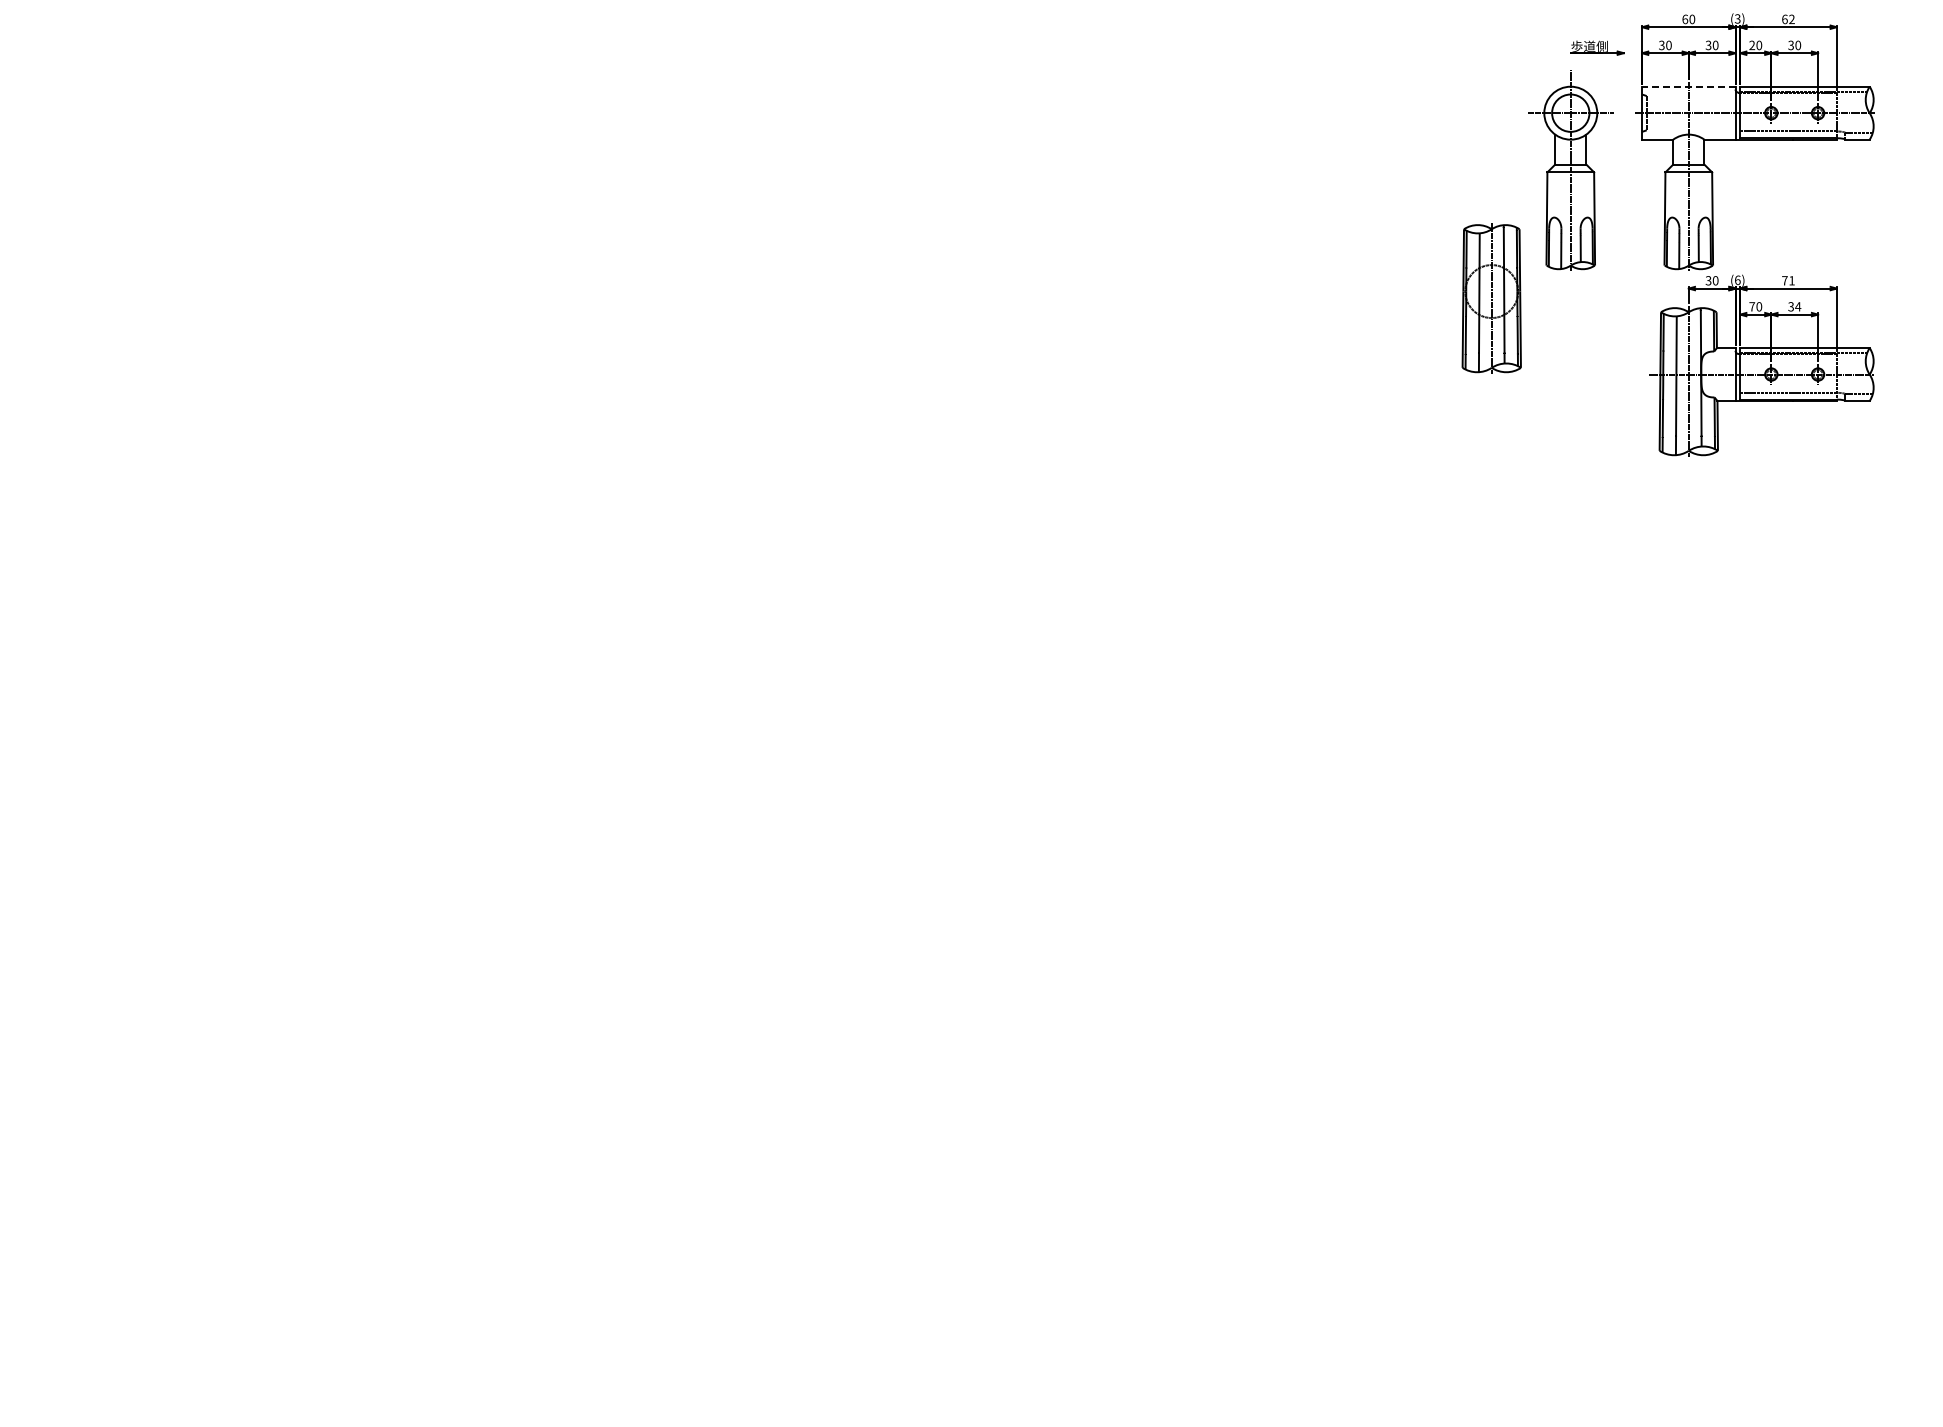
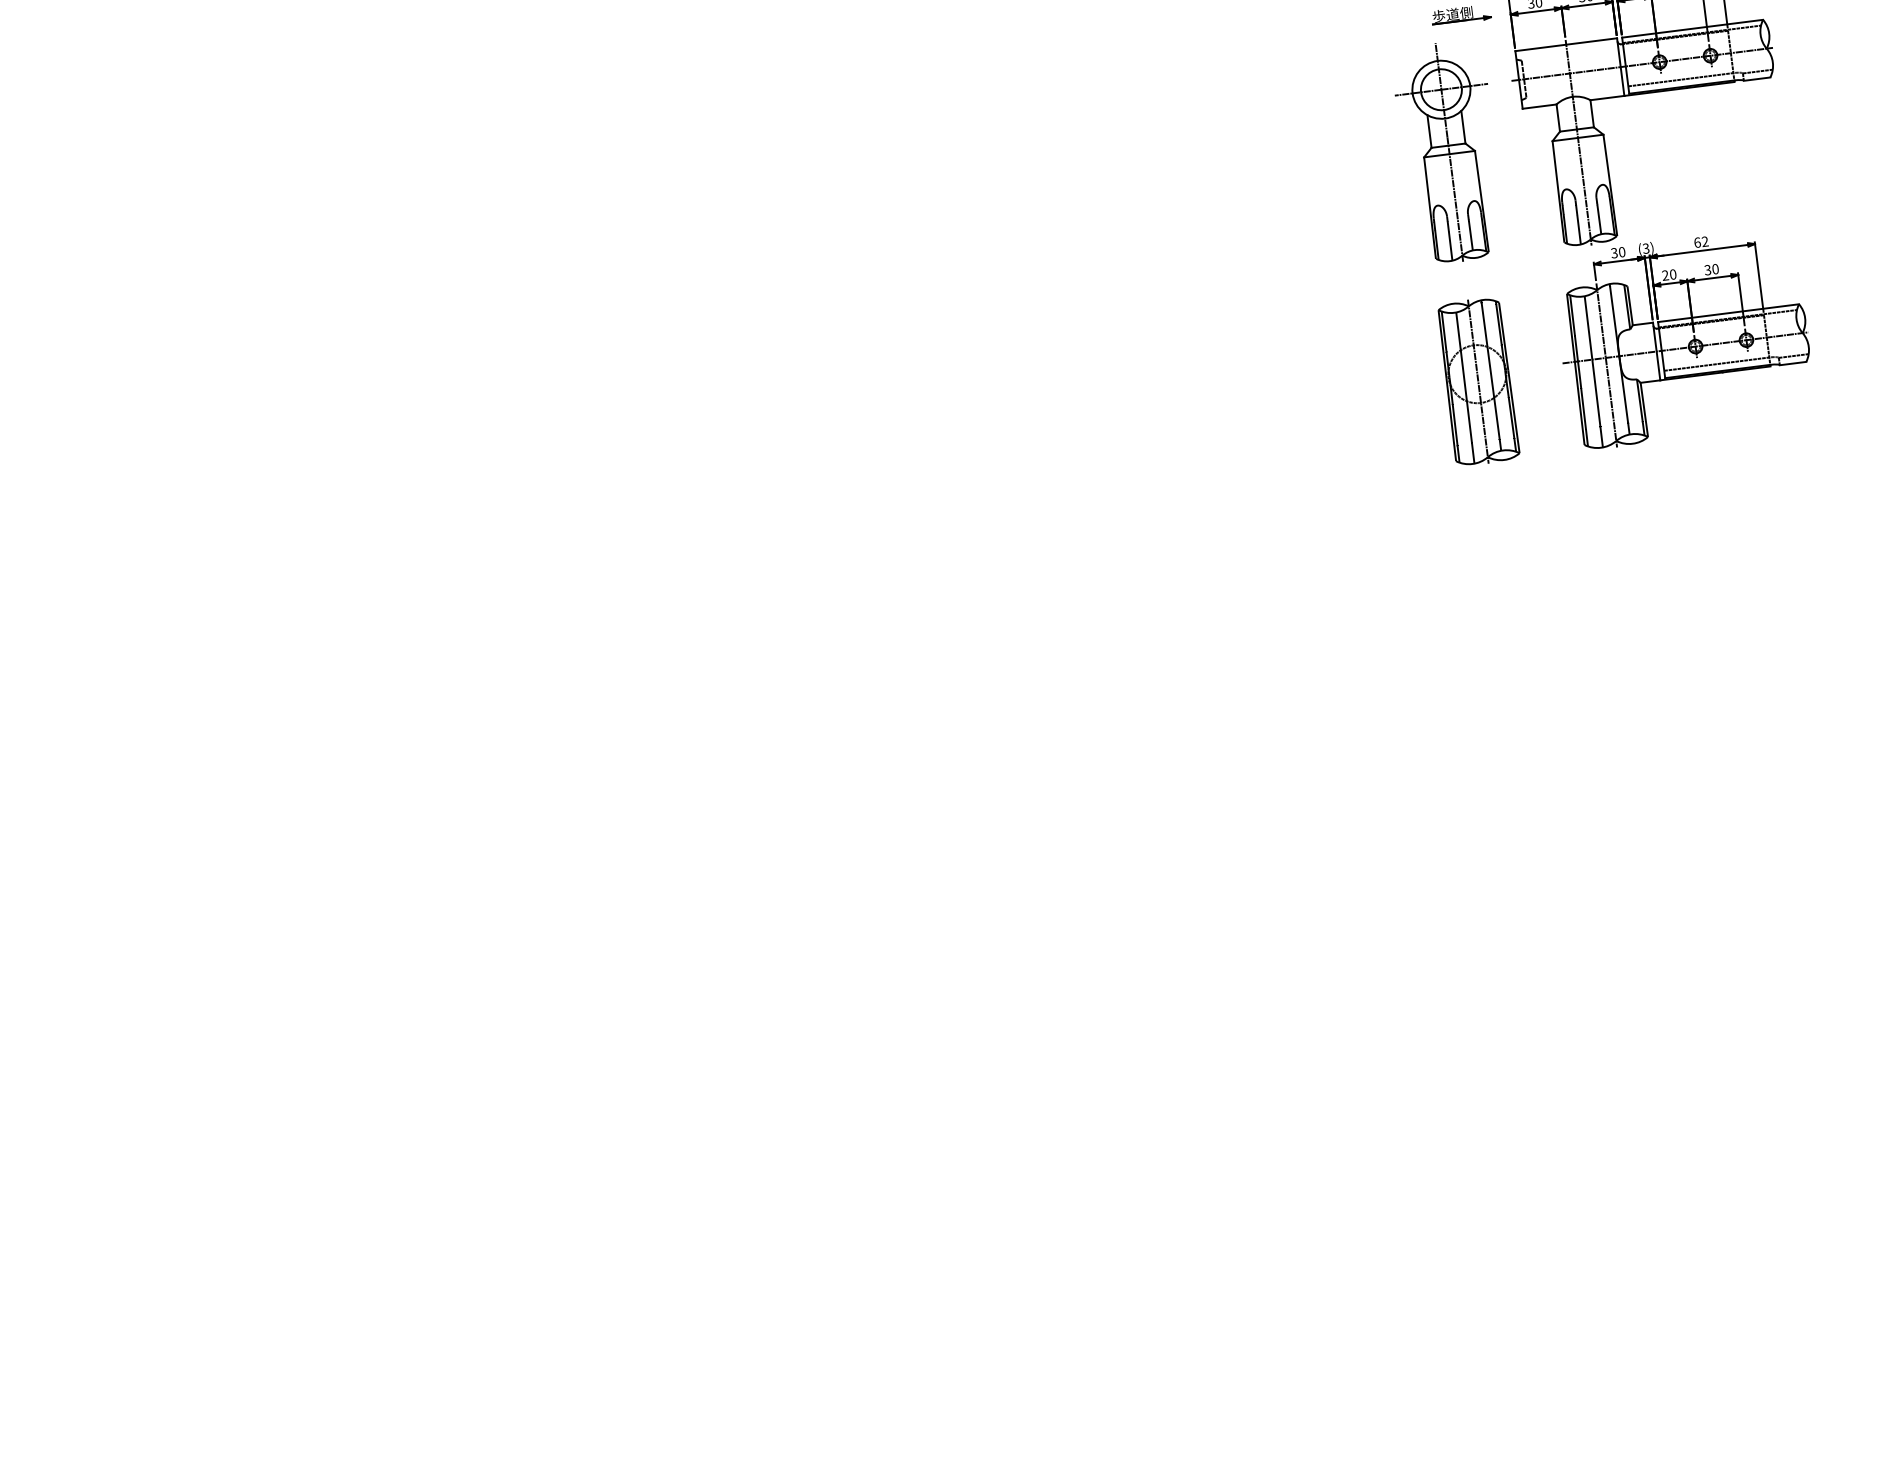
line: (1688, 86) -> (1565, 44), dashed -> solid
text: (1737, 279) -> (1645, 247), (6) -> (3)
text: (1788, 280) -> (1701, 241), 71 -> 62
part: (1491, 298) -> (1478, 381), moved
text: (1752, 306) -> (1665, 275), 70 -> 20
text: (1798, 306) -> (1715, 268), 34 -> 30

